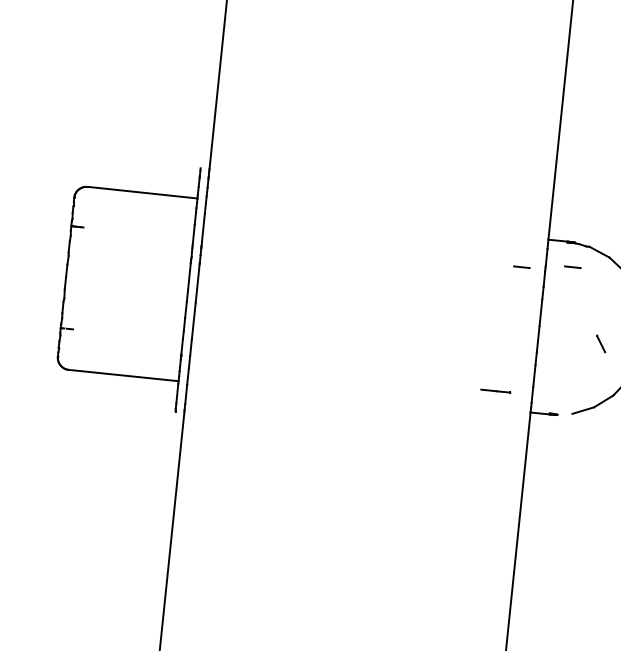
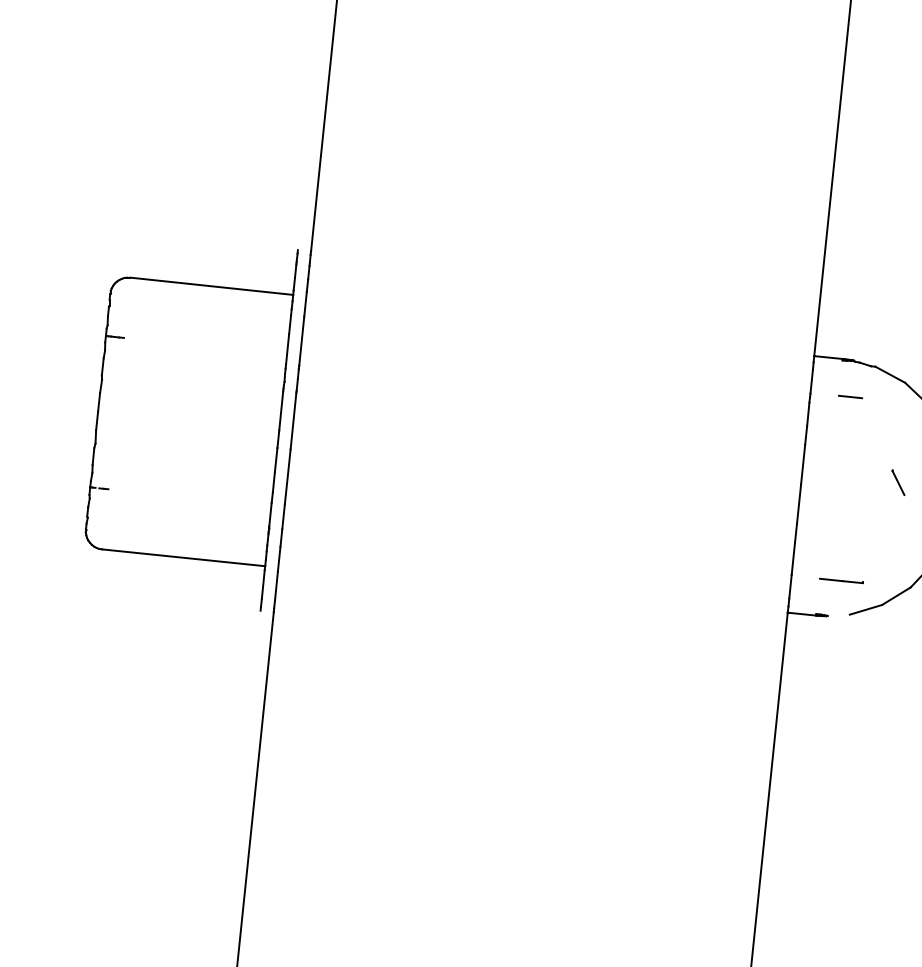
line: (521, 266) -> (774, 395), removed
line: (601, 343) -> (898, 482), moved
line: (495, 390) -> (841, 580), moved

